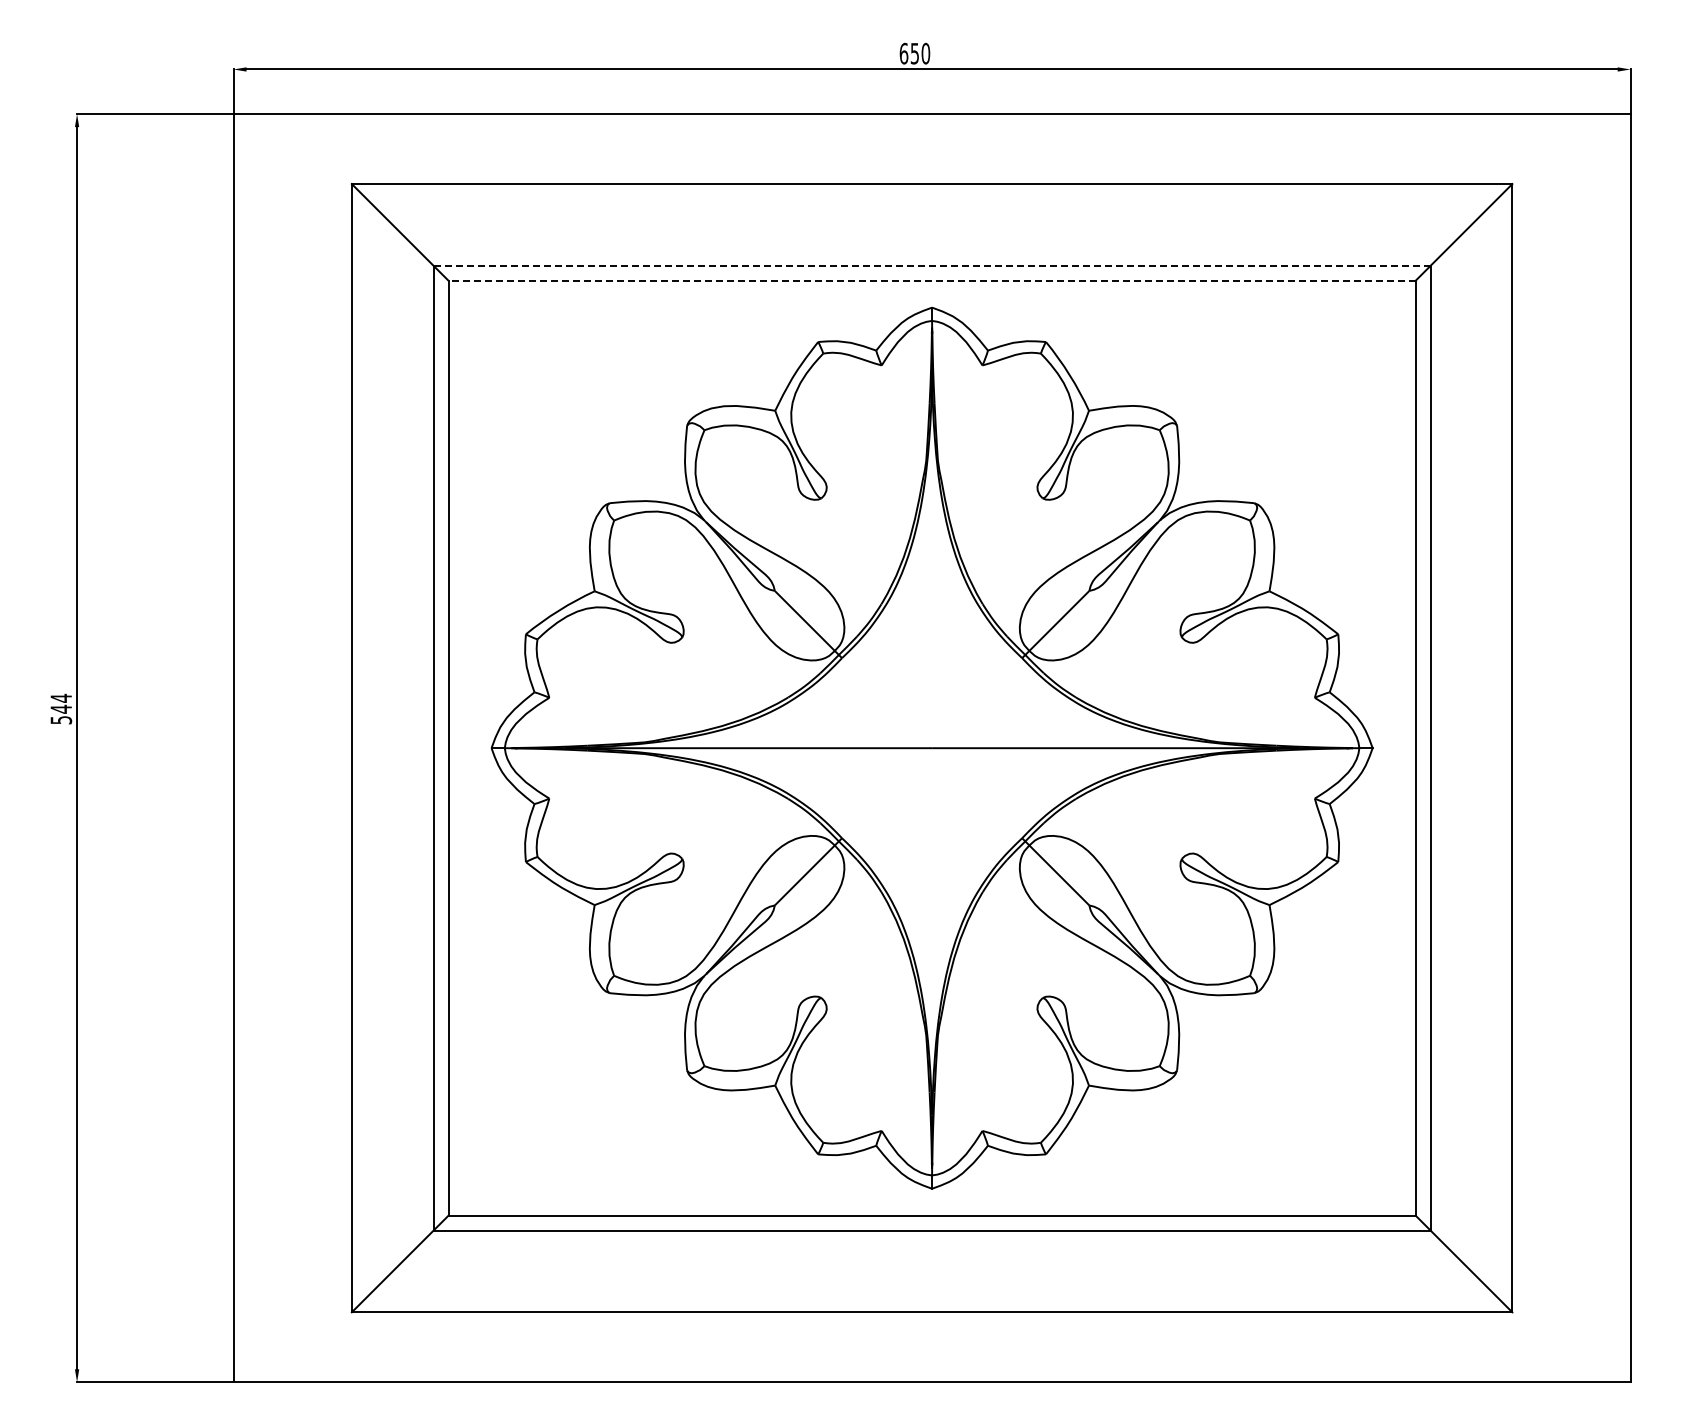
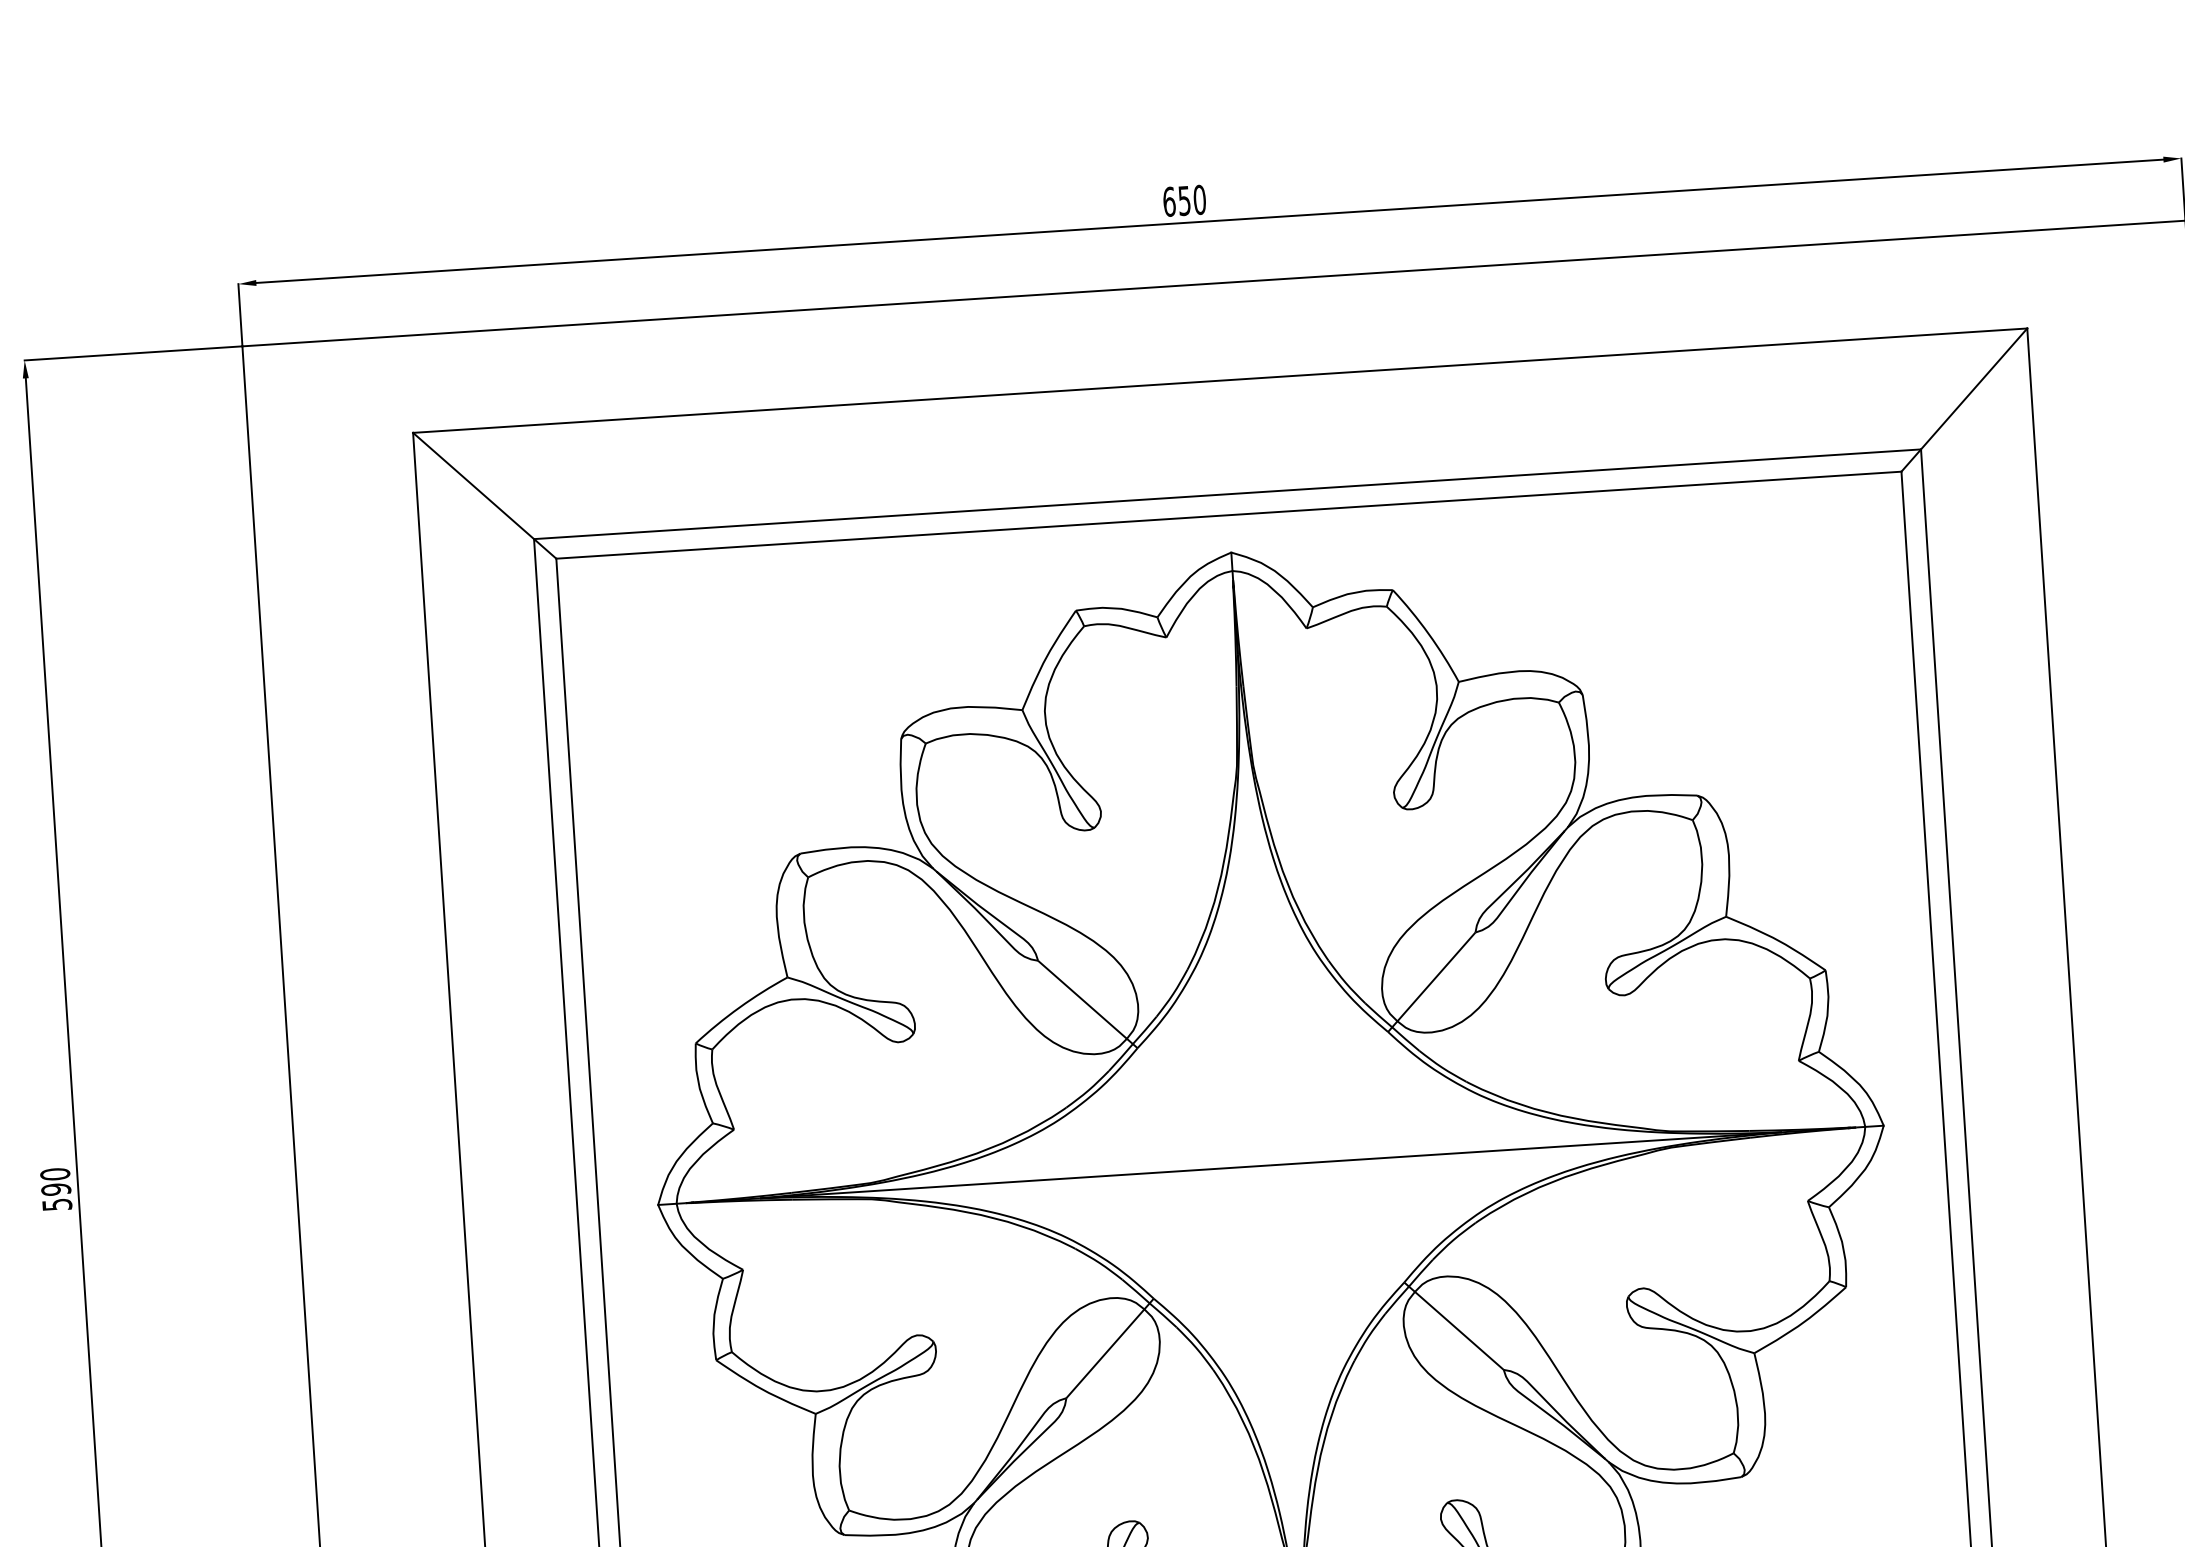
line: (932, 265) -> (1228, 493), dashed -> solid
line: (932, 280) -> (1229, 514), dashed -> solid
text: (61, 703) -> (55, 1181), 544 -> 590

